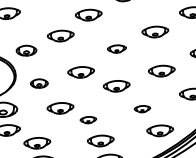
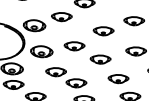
part: (116, 48) -> (103, 30), size x1.43
part: (26, 50) -> (34, 25), size x1.43
part: (39, 83) -> (41, 51), size x1.67
part: (142, 108) -> (118, 78), size x1.67
part: (88, 119) -> (76, 82), size x1.67

